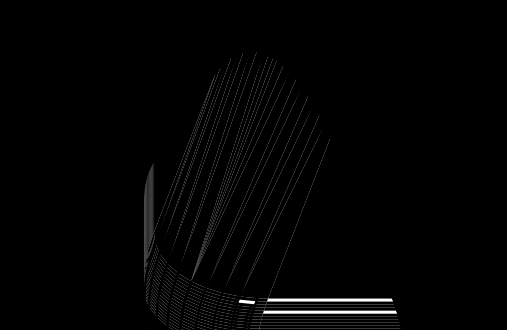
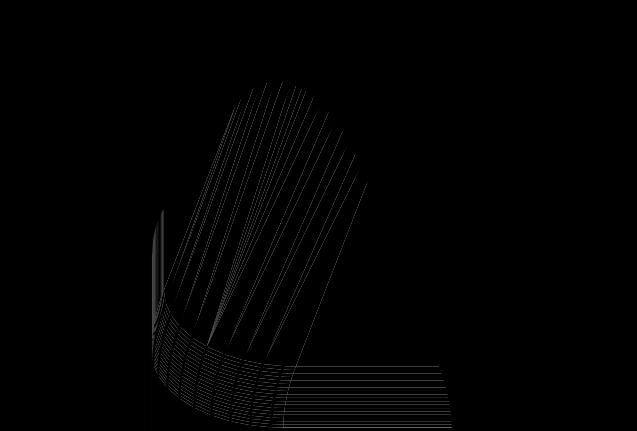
fill: (330, 299) -> (367, 367), added
fill: (247, 302) -> (271, 370), added
fill: (330, 312) -> (367, 382), added

